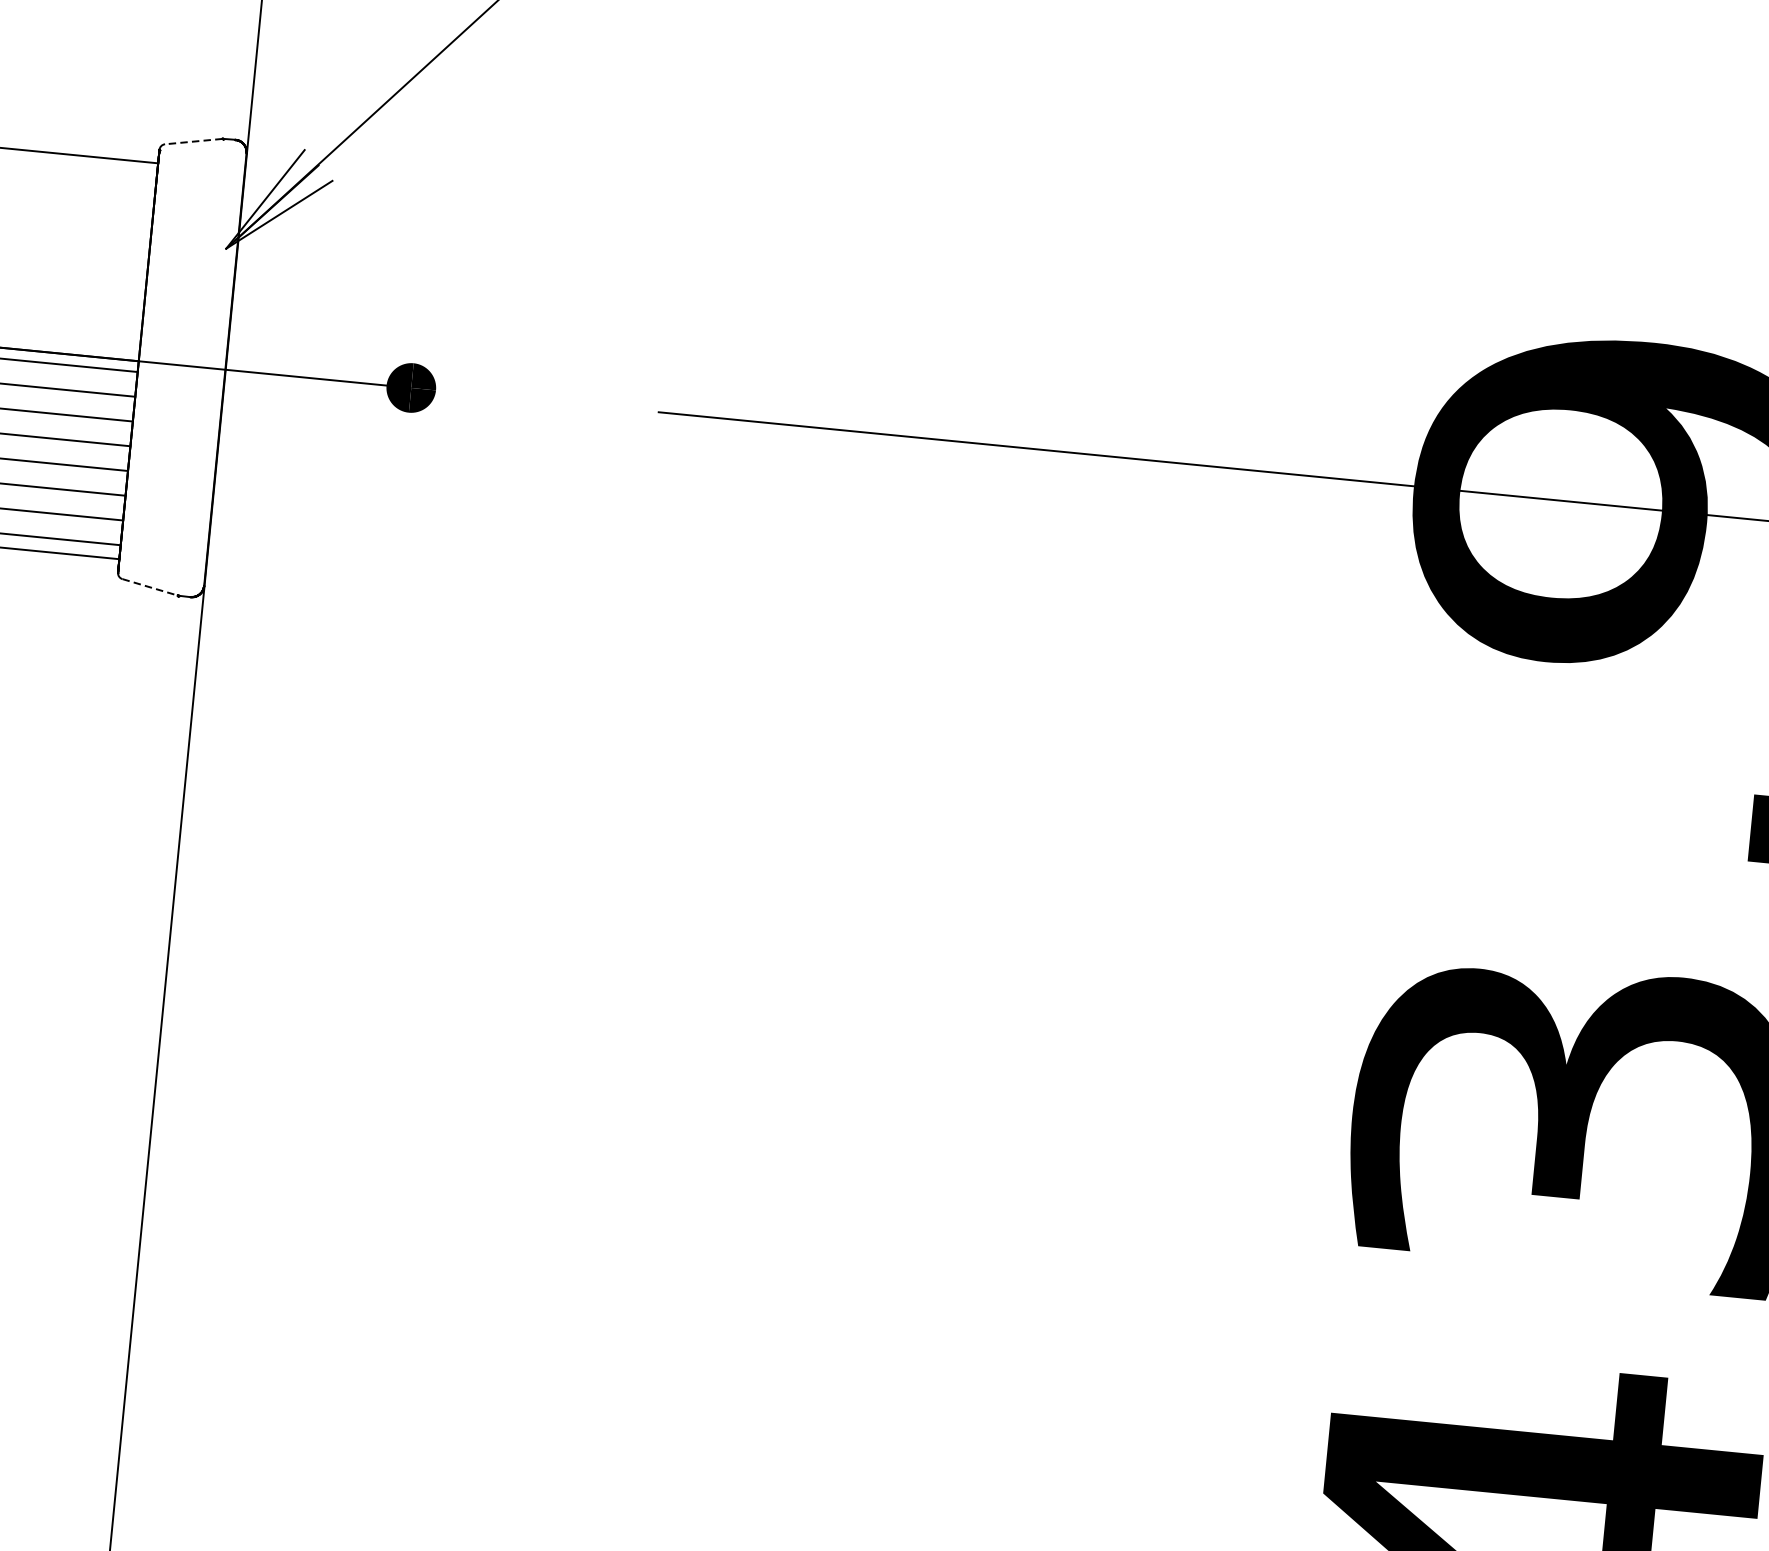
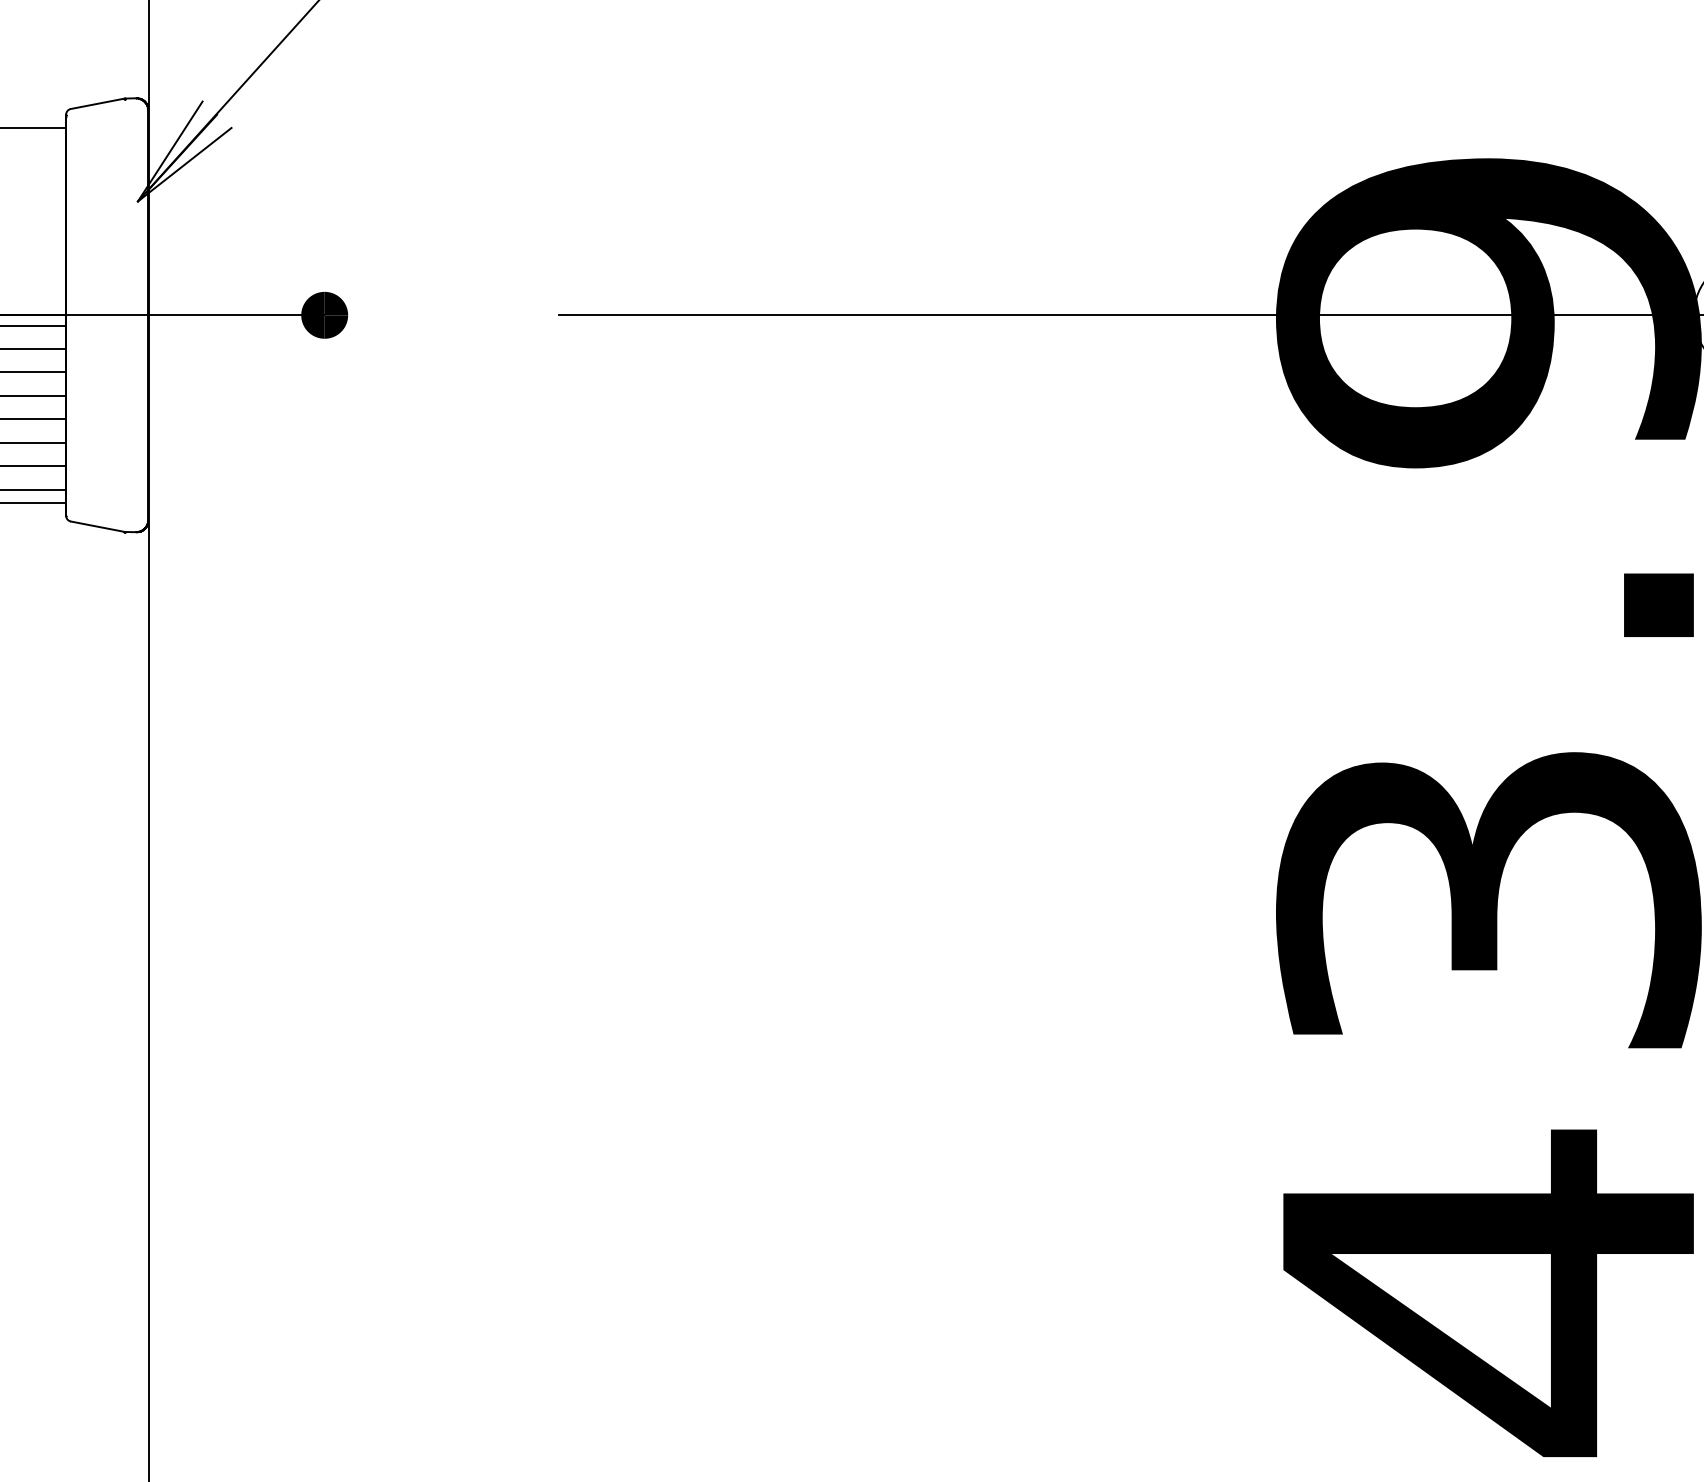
line: (193, 141) -> (97, 103), dashed -> solid
line: (151, 587) -> (98, 526), dashed -> solid

